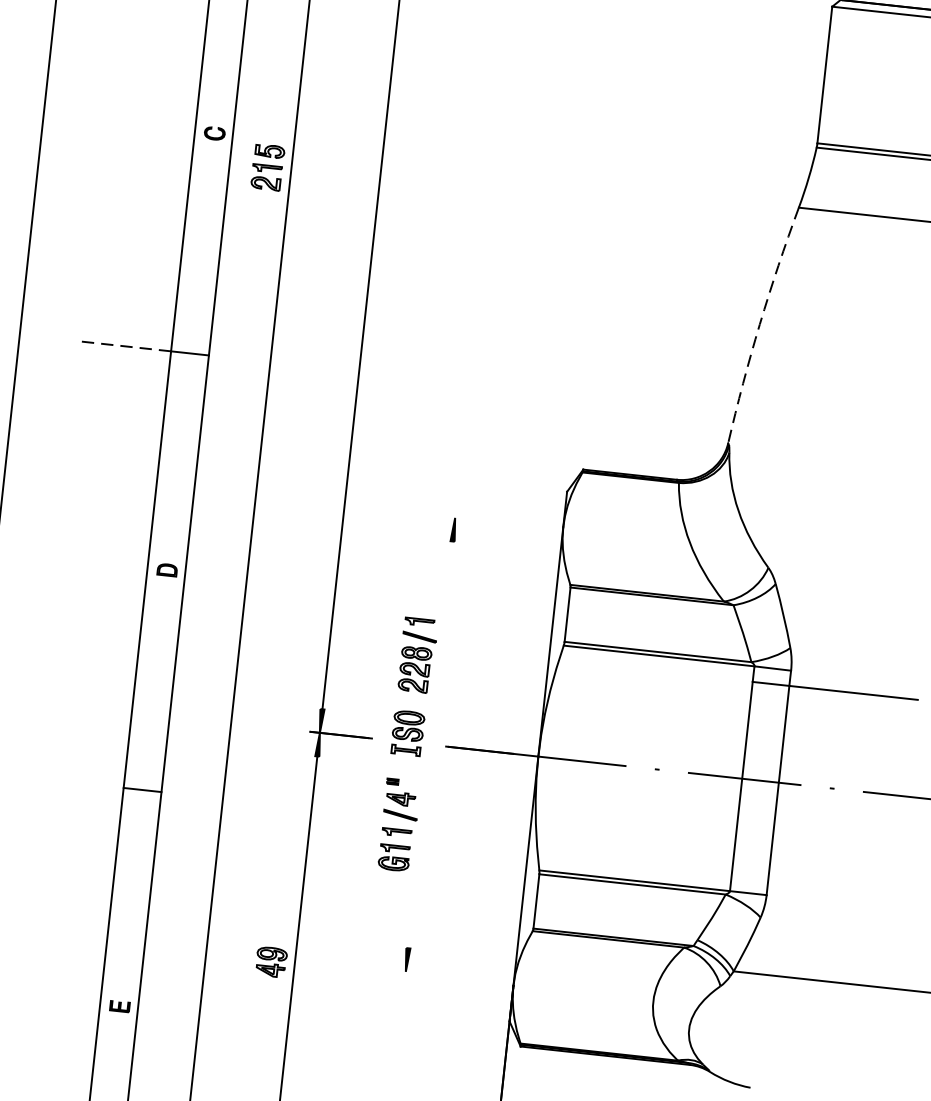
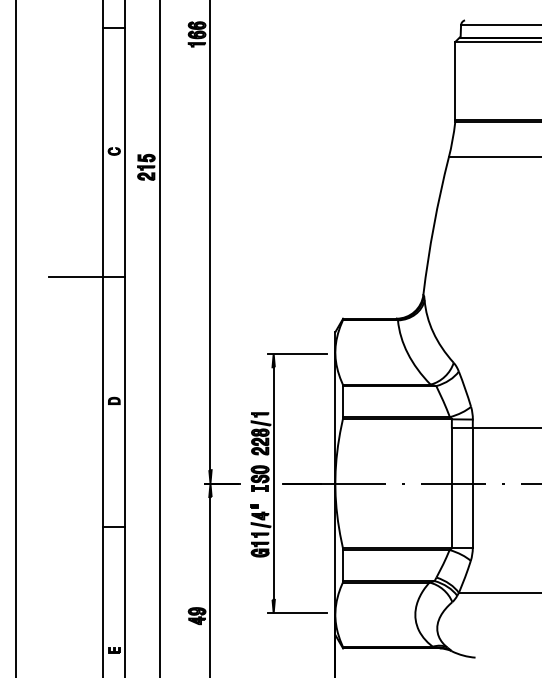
arc: (759, 323) -> (433, 225), dashed -> solid
line: (122, 346) -> (75, 277), dashed -> solid
line: (496, 521) -> (297, 353), added
line: (430, 744) -> (273, 483), added
line: (447, 976) -> (297, 613), added

